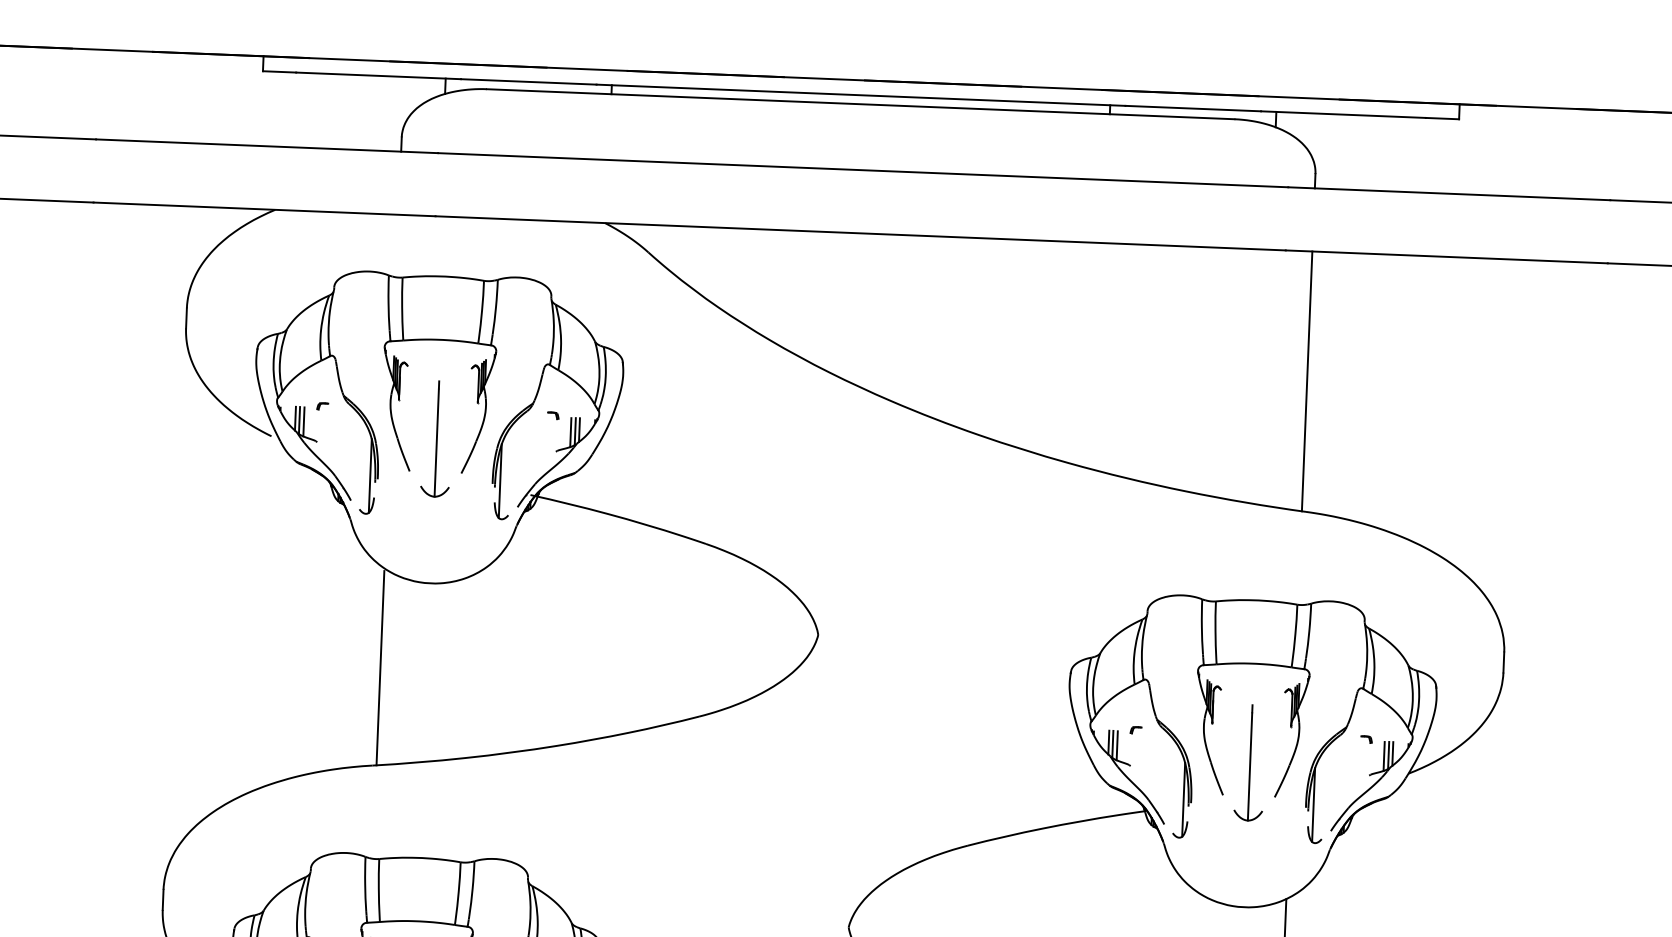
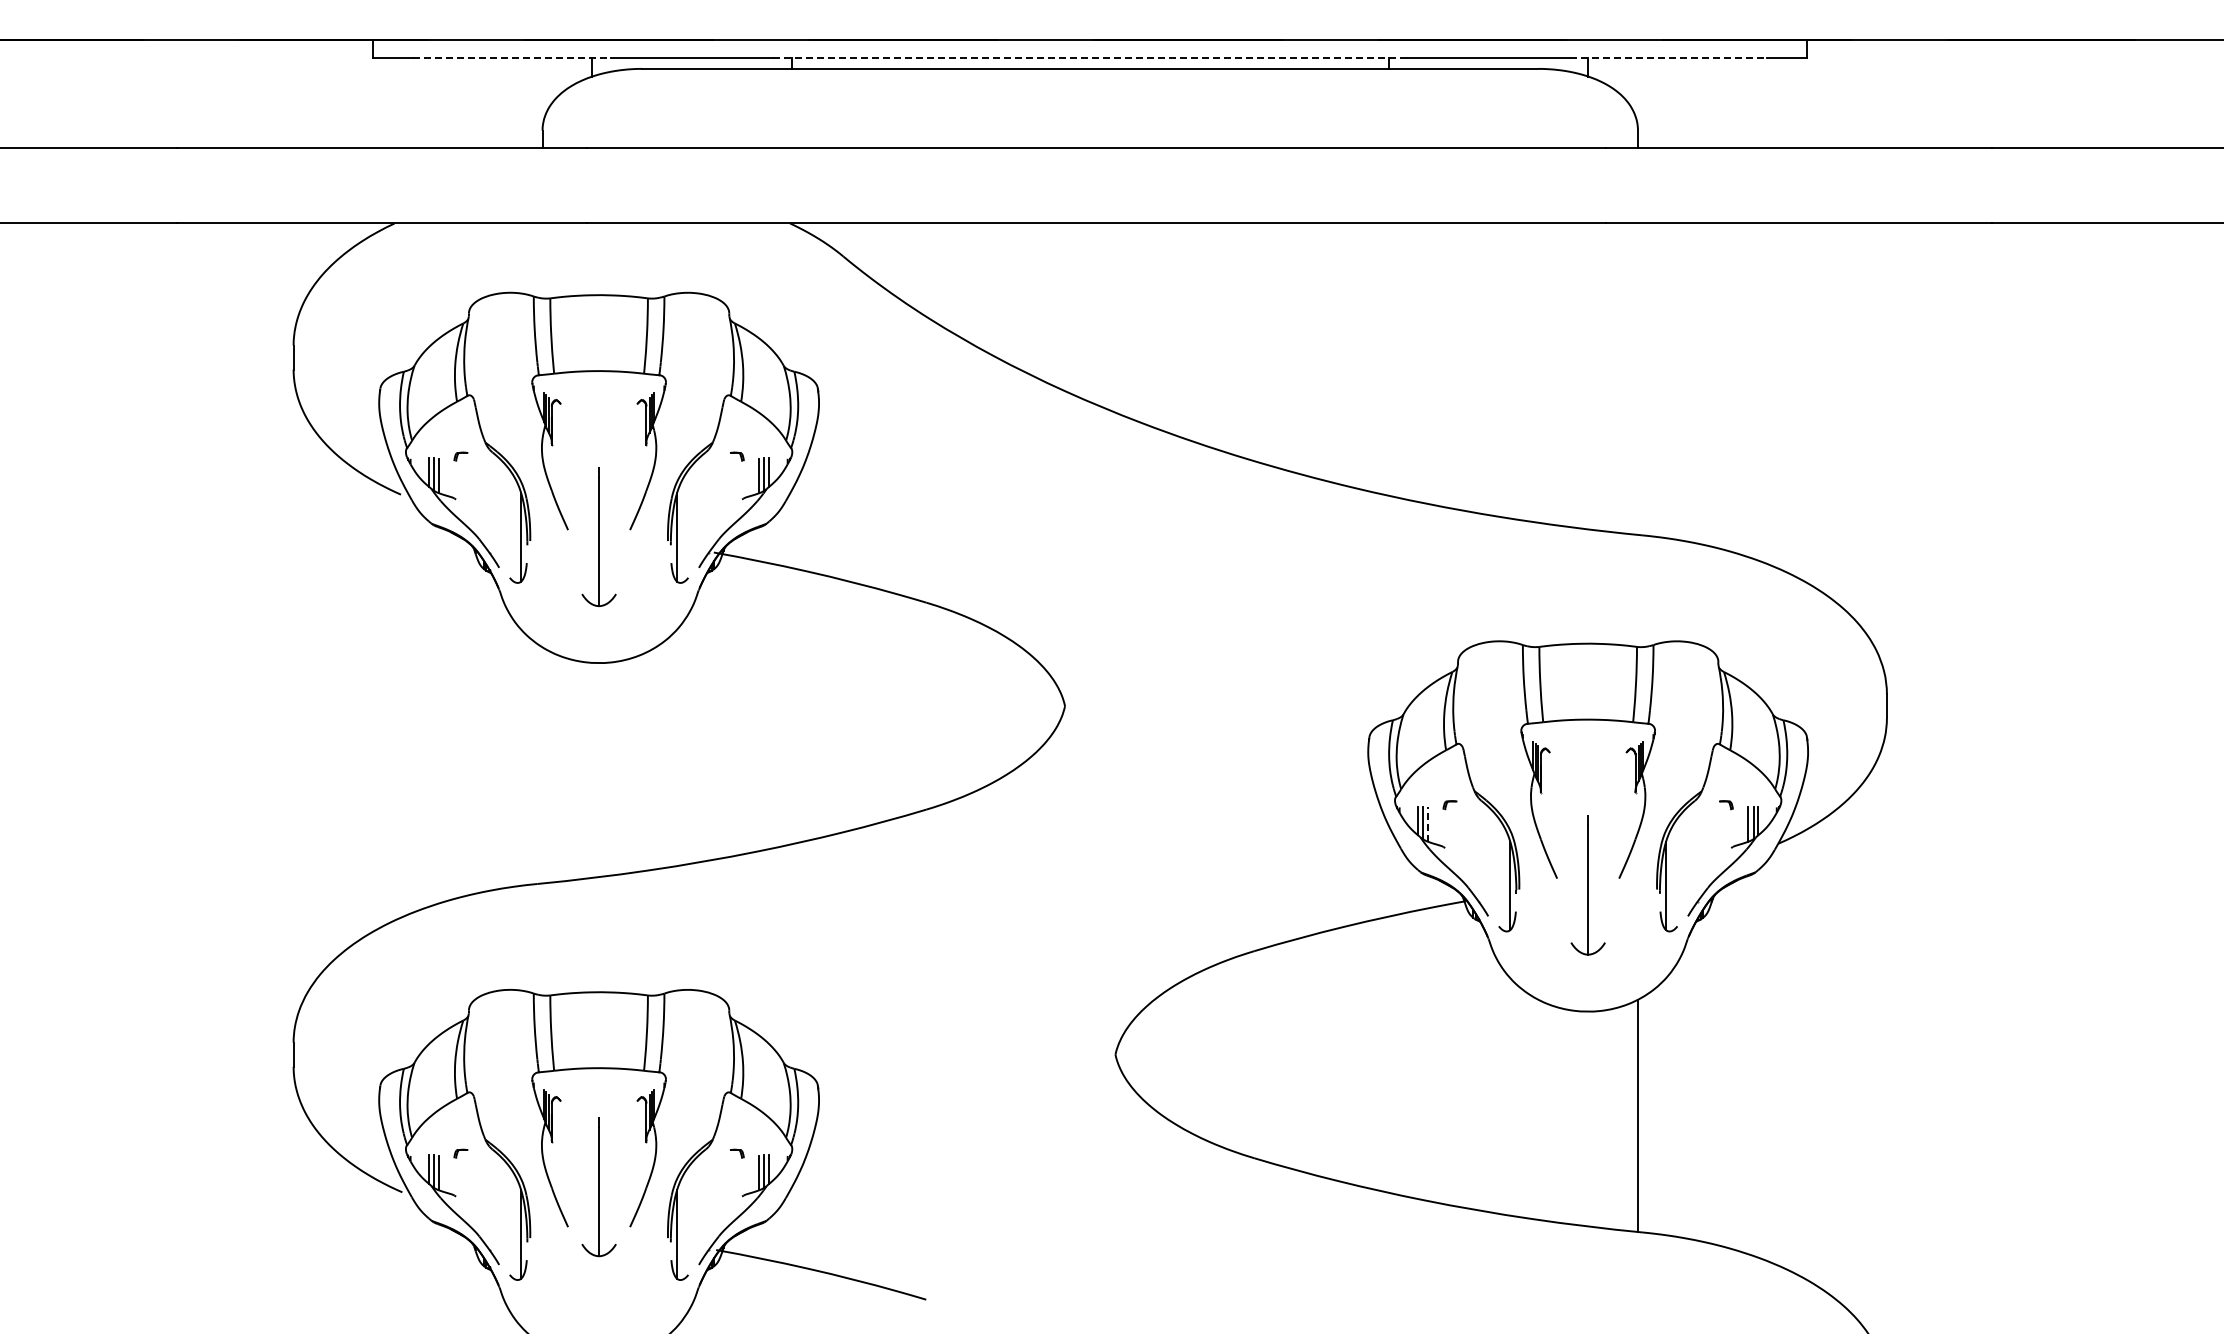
line: (378, 76) -> (511, 58), solid -> dashed
line: (861, 95) -> (1090, 58), solid -> dashed
line: (1343, 114) -> (1668, 58), solid -> dashed
line: (1306, 380) -> (1637, 378), removed
part: (436, 438) -> (598, 536), moved
line: (380, 667) -> (542, 766), removed
line: (1117, 745) -> (1428, 823), solid -> dashed
part: (1249, 762) -> (1587, 885), moved

